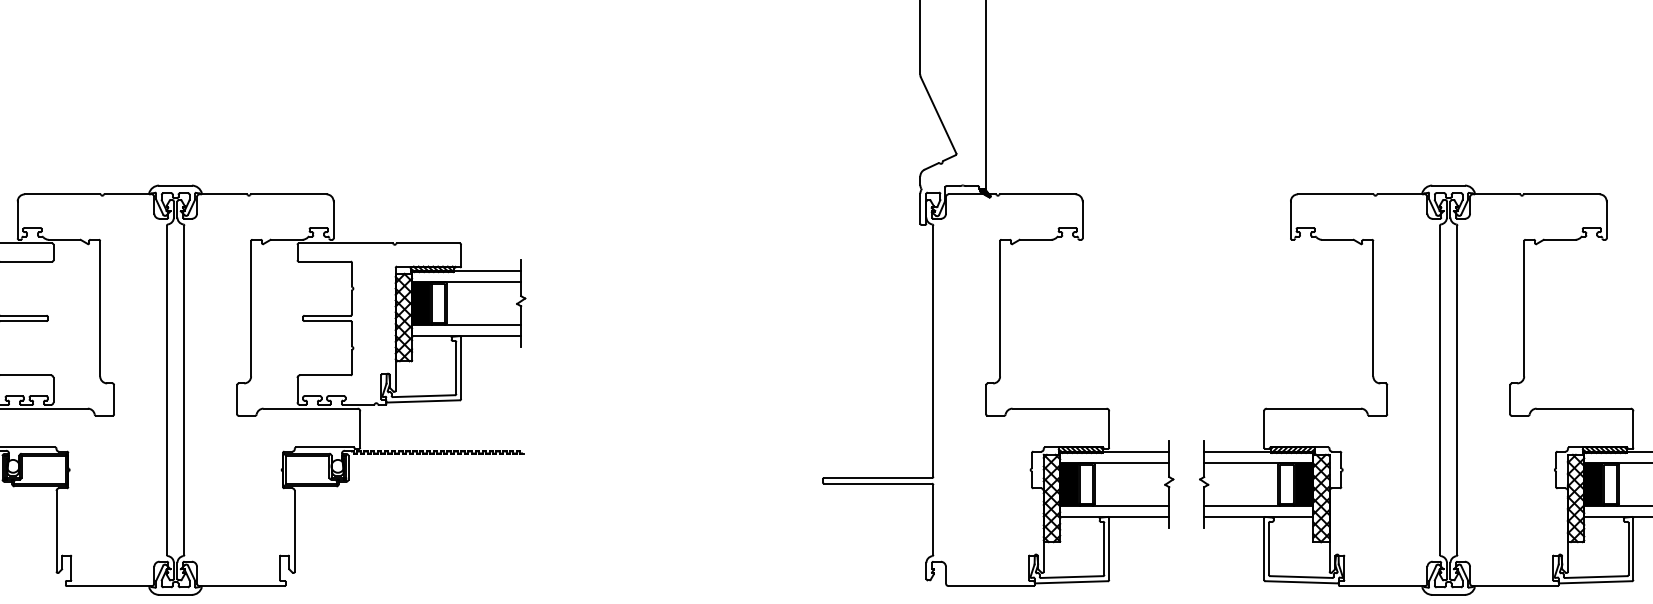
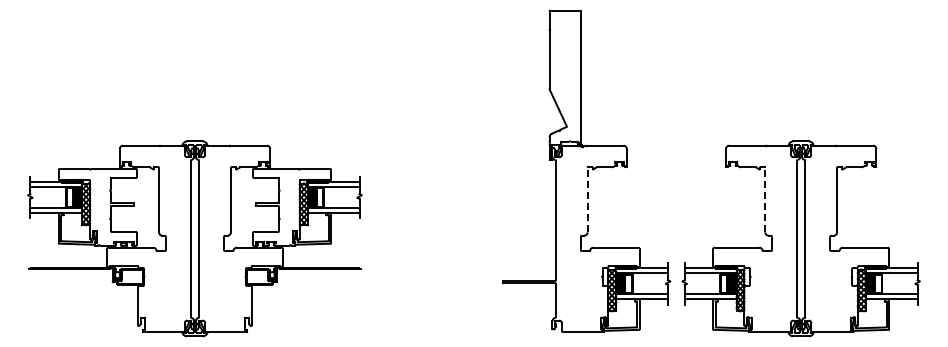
line: (999, 307) -> (587, 199), solid -> dashed
line: (1373, 307) -> (765, 199), solid -> dashed

